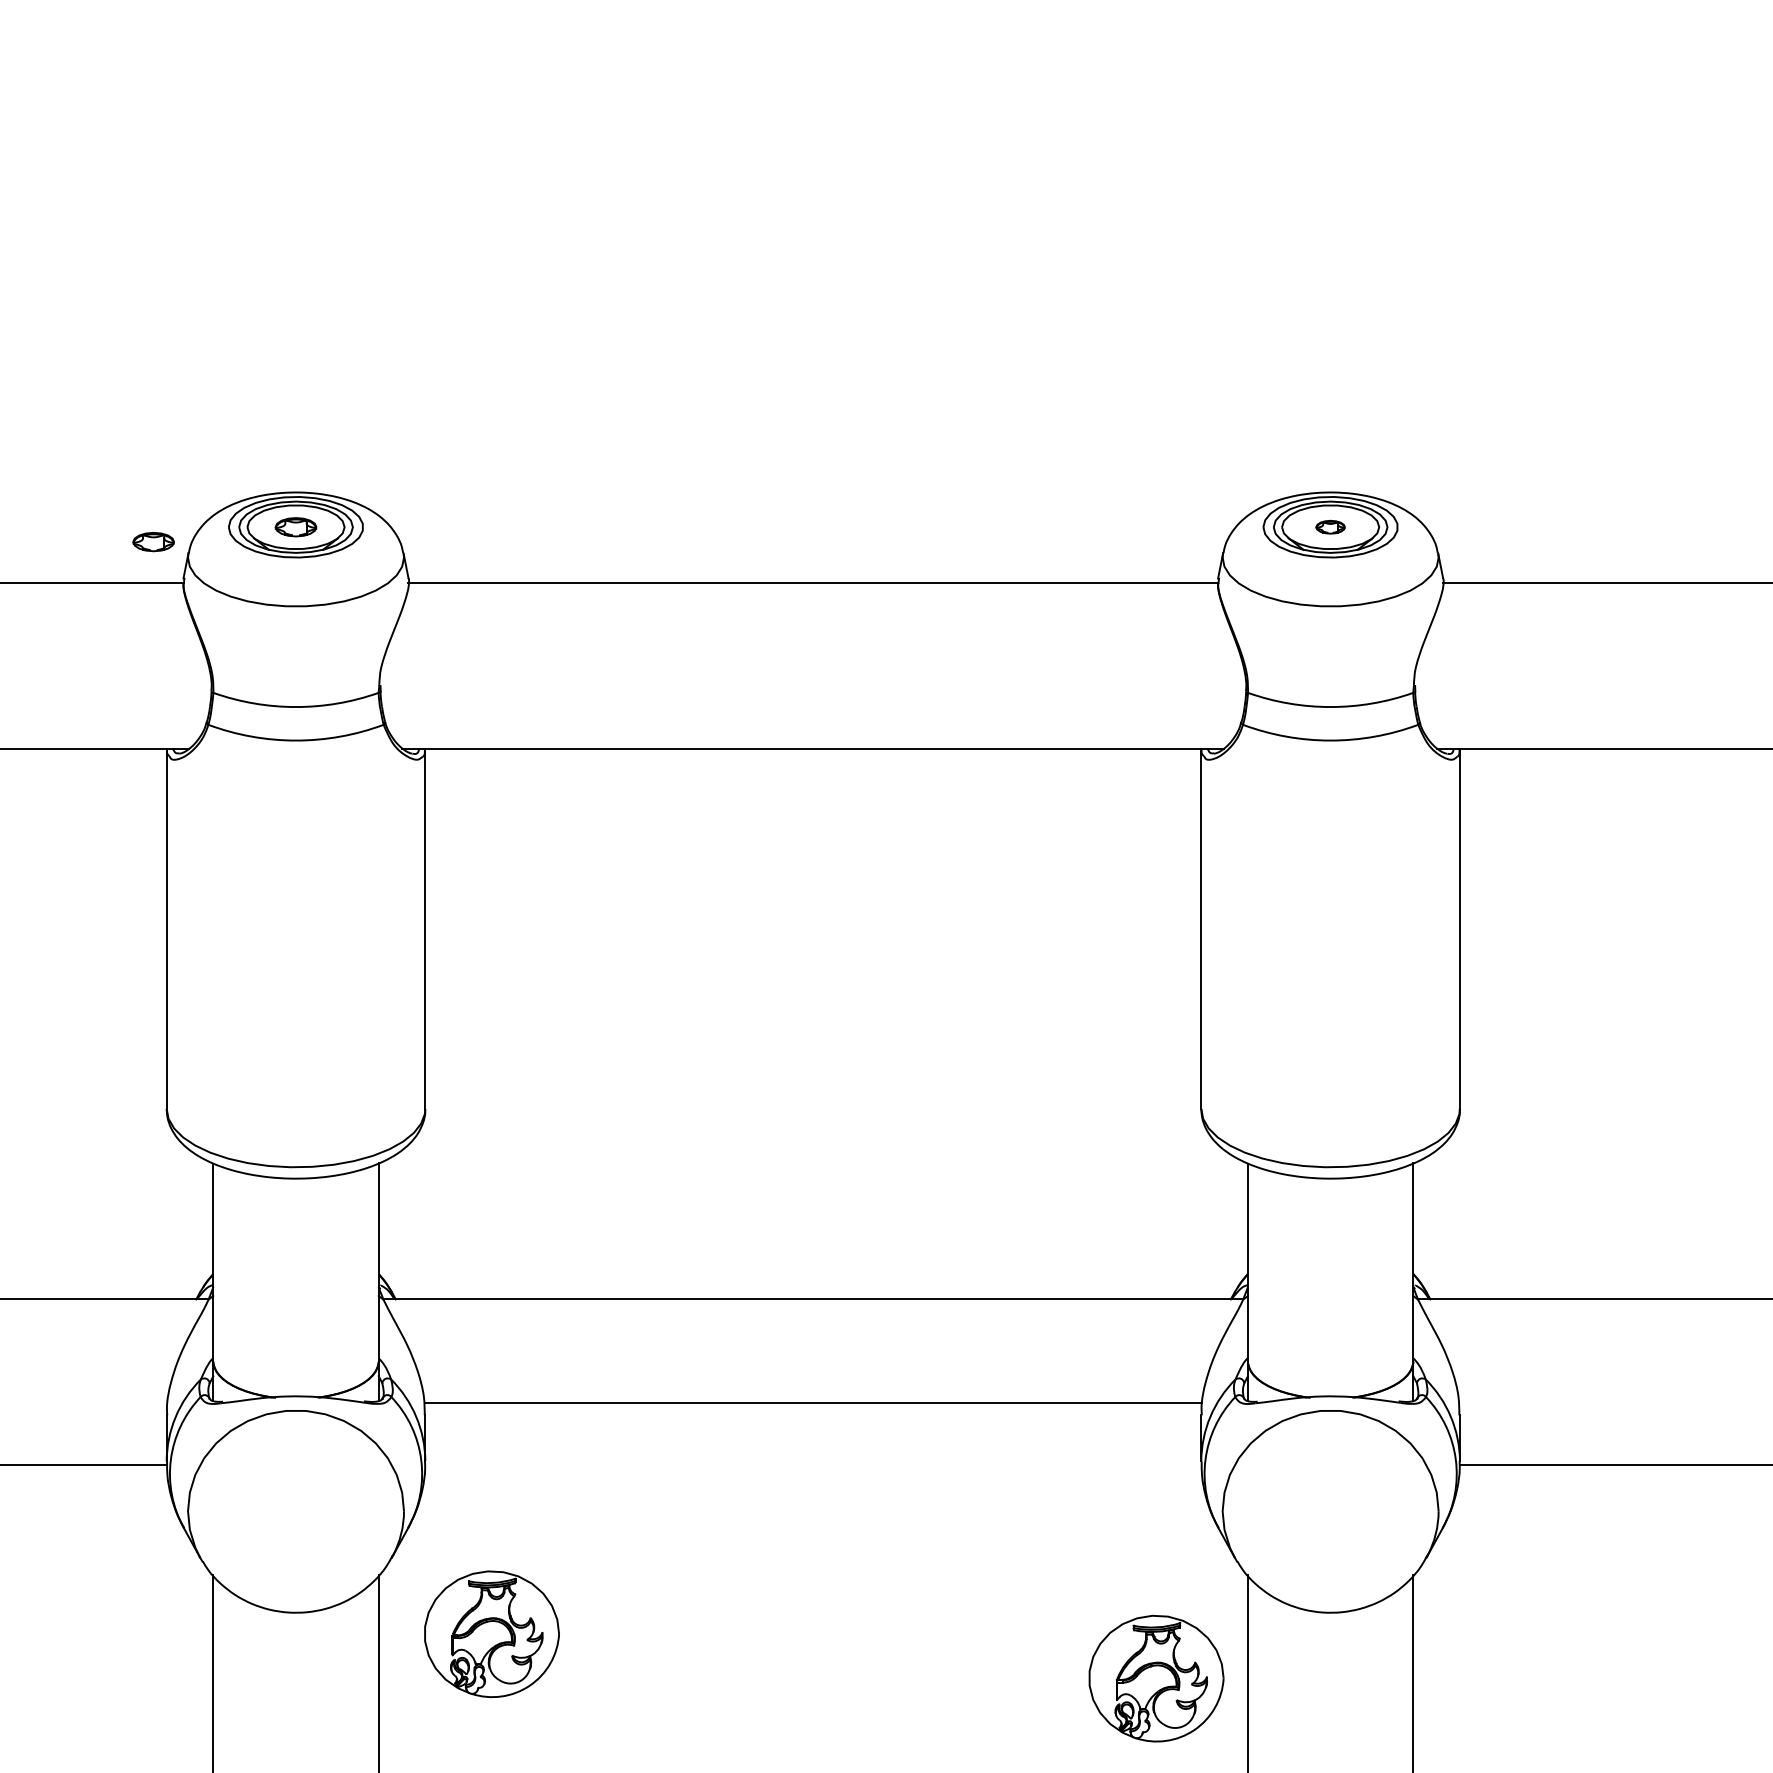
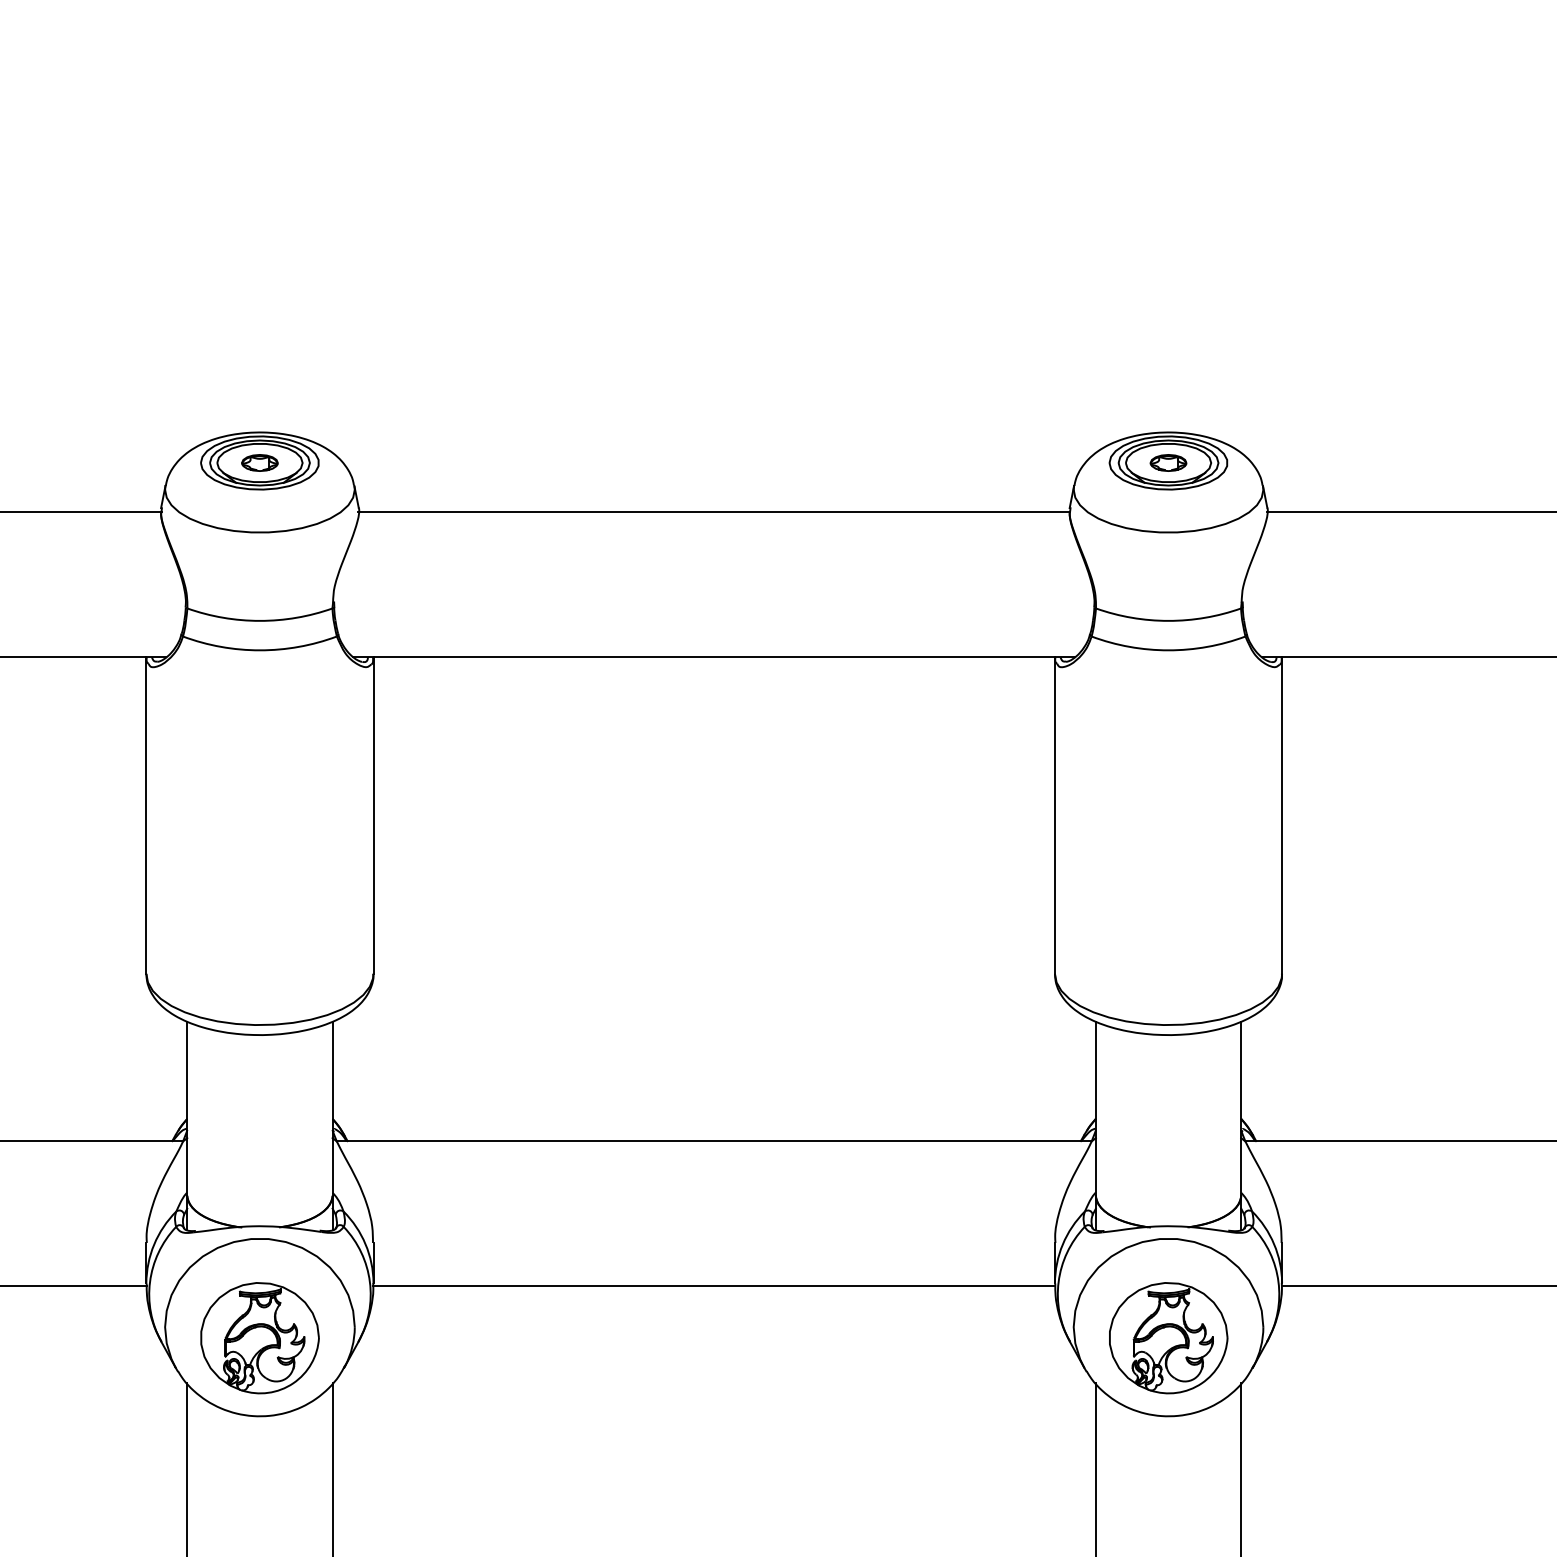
part: (1330, 526) -> (1168, 462), size x1.43
part: (153, 541) -> (134, 475), removed
line: (813, 1403) -> (714, 1286), moved
part: (491, 1634) -> (259, 1338), moved
part: (1156, 1679) -> (1168, 1338), moved

